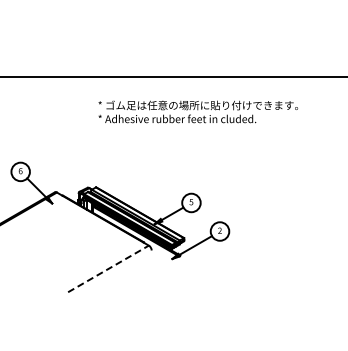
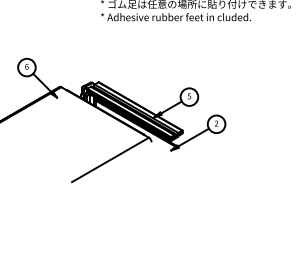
line: (108, 268) -> (110, 159), dashed -> solid

